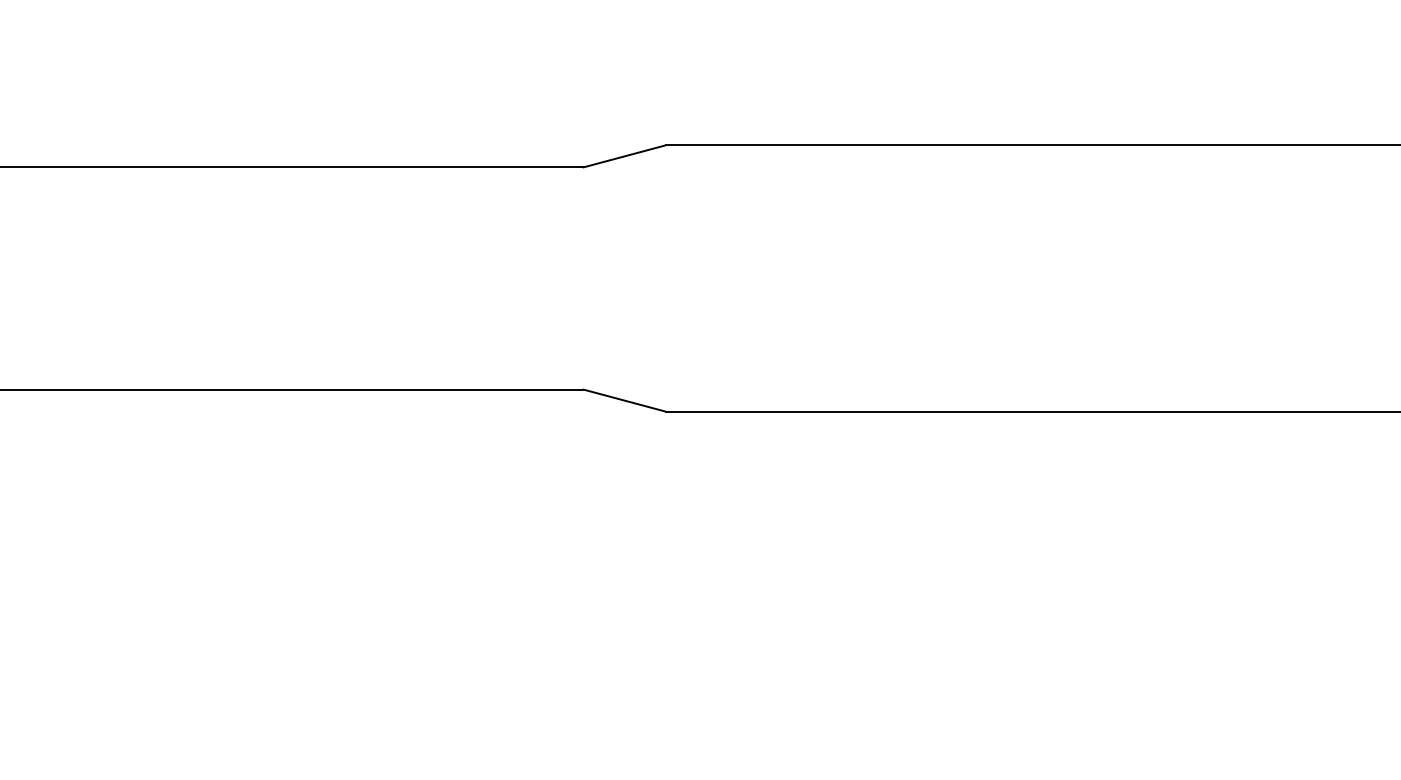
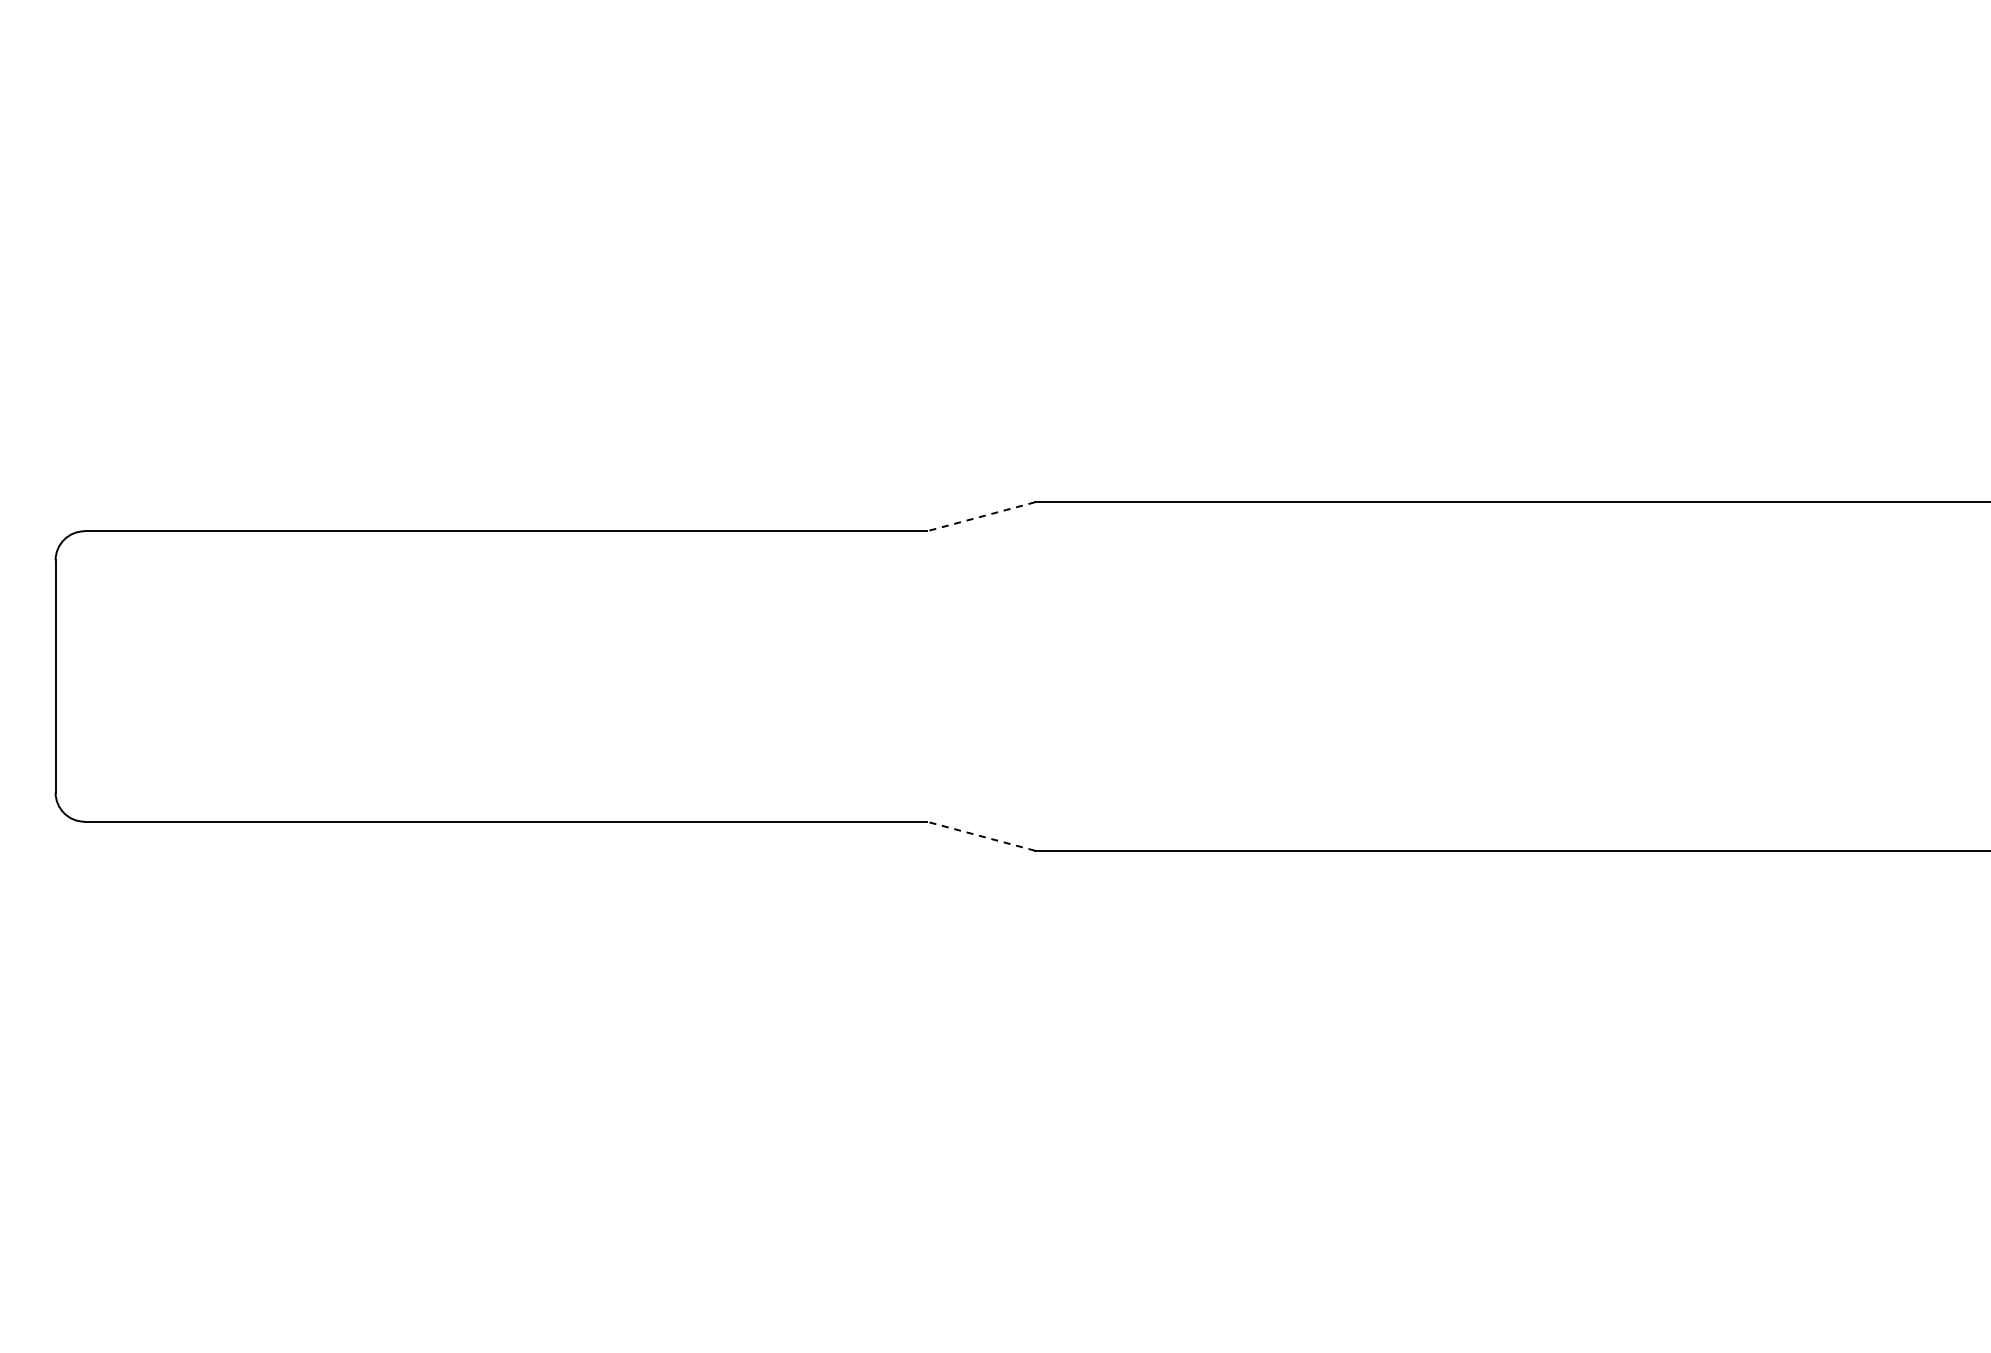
line: (624, 156) -> (980, 516), solid -> dashed
line: (624, 400) -> (980, 836), solid -> dashed

